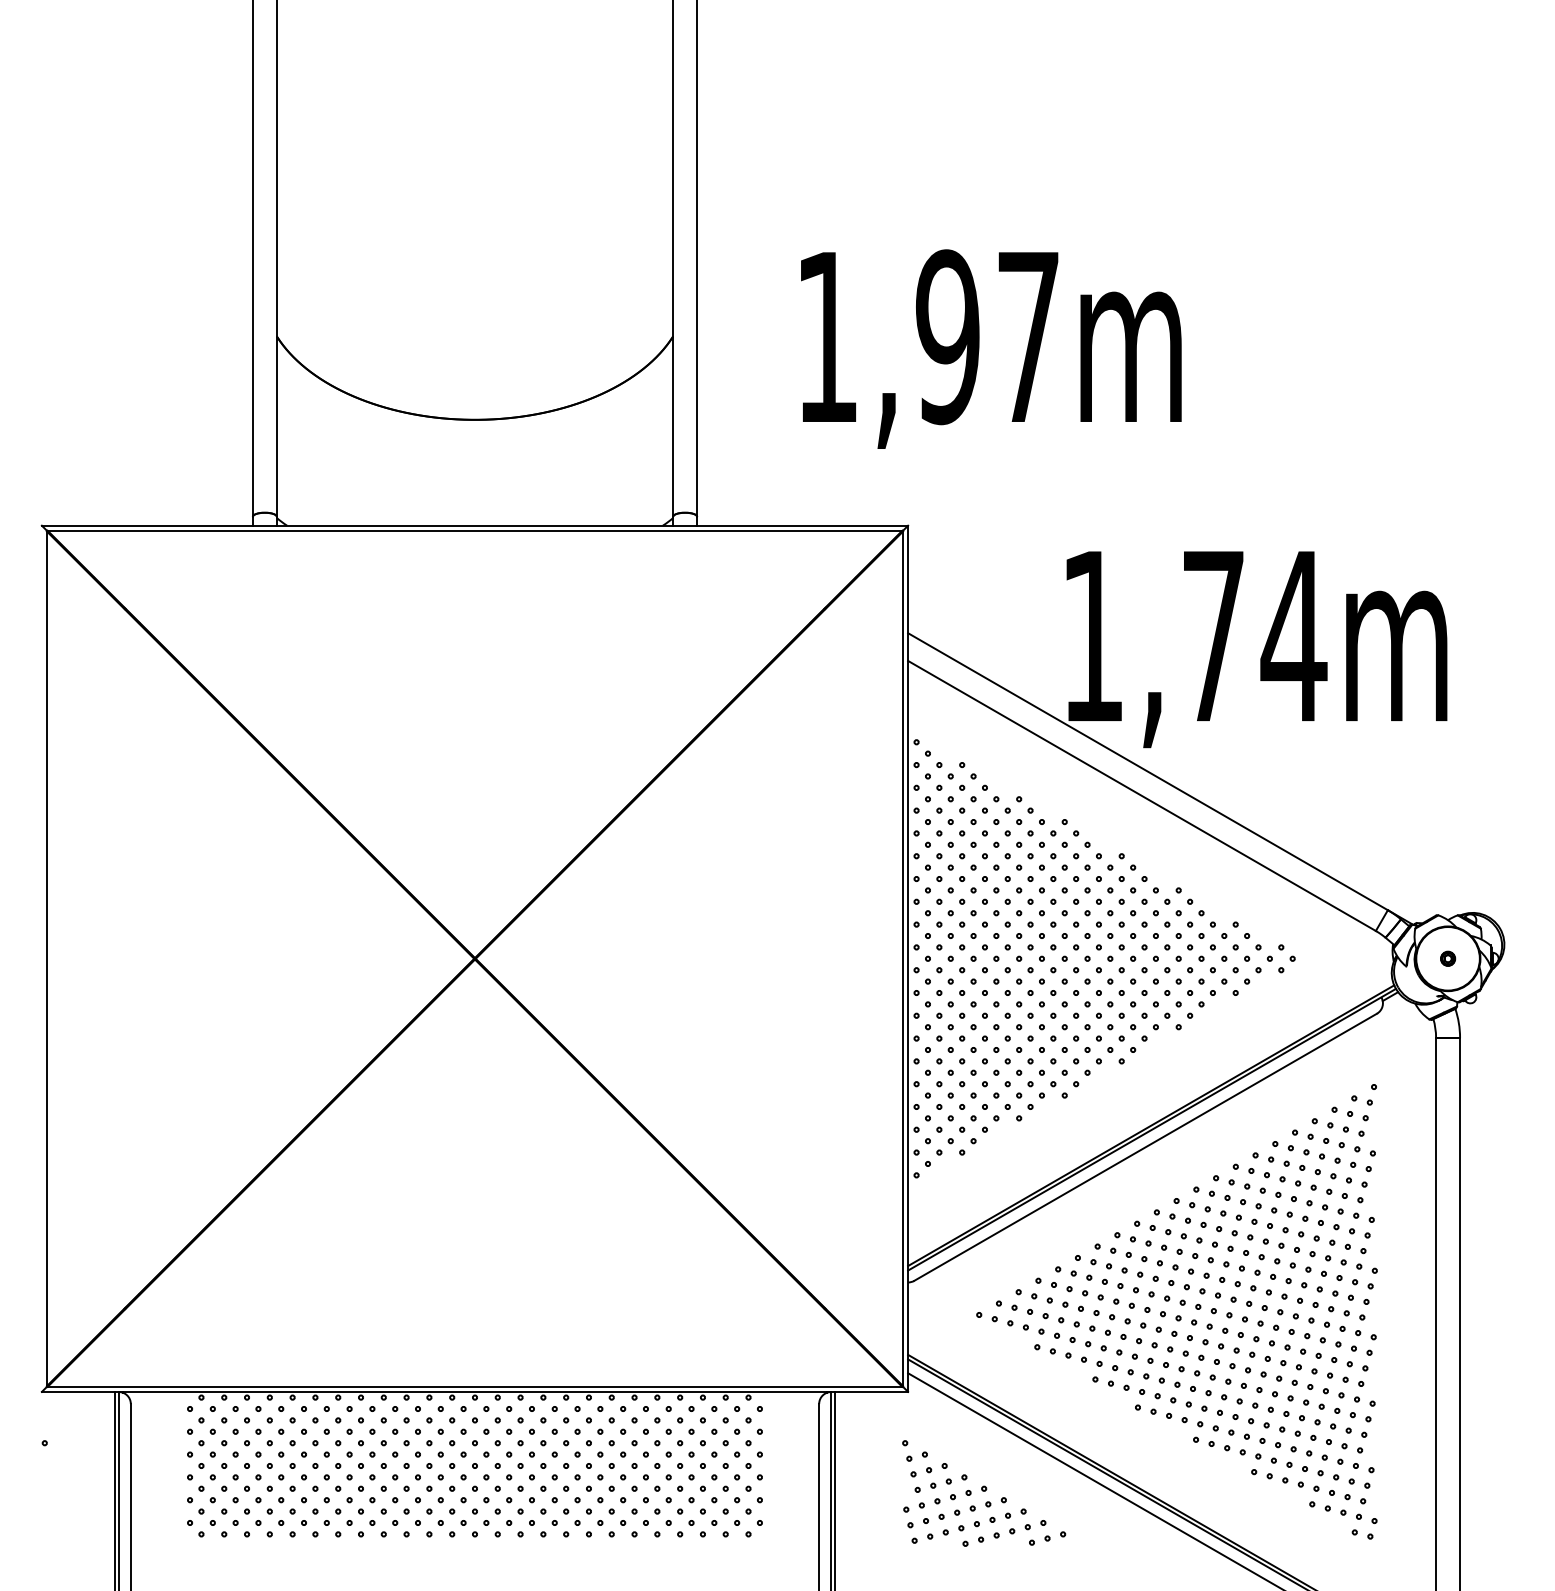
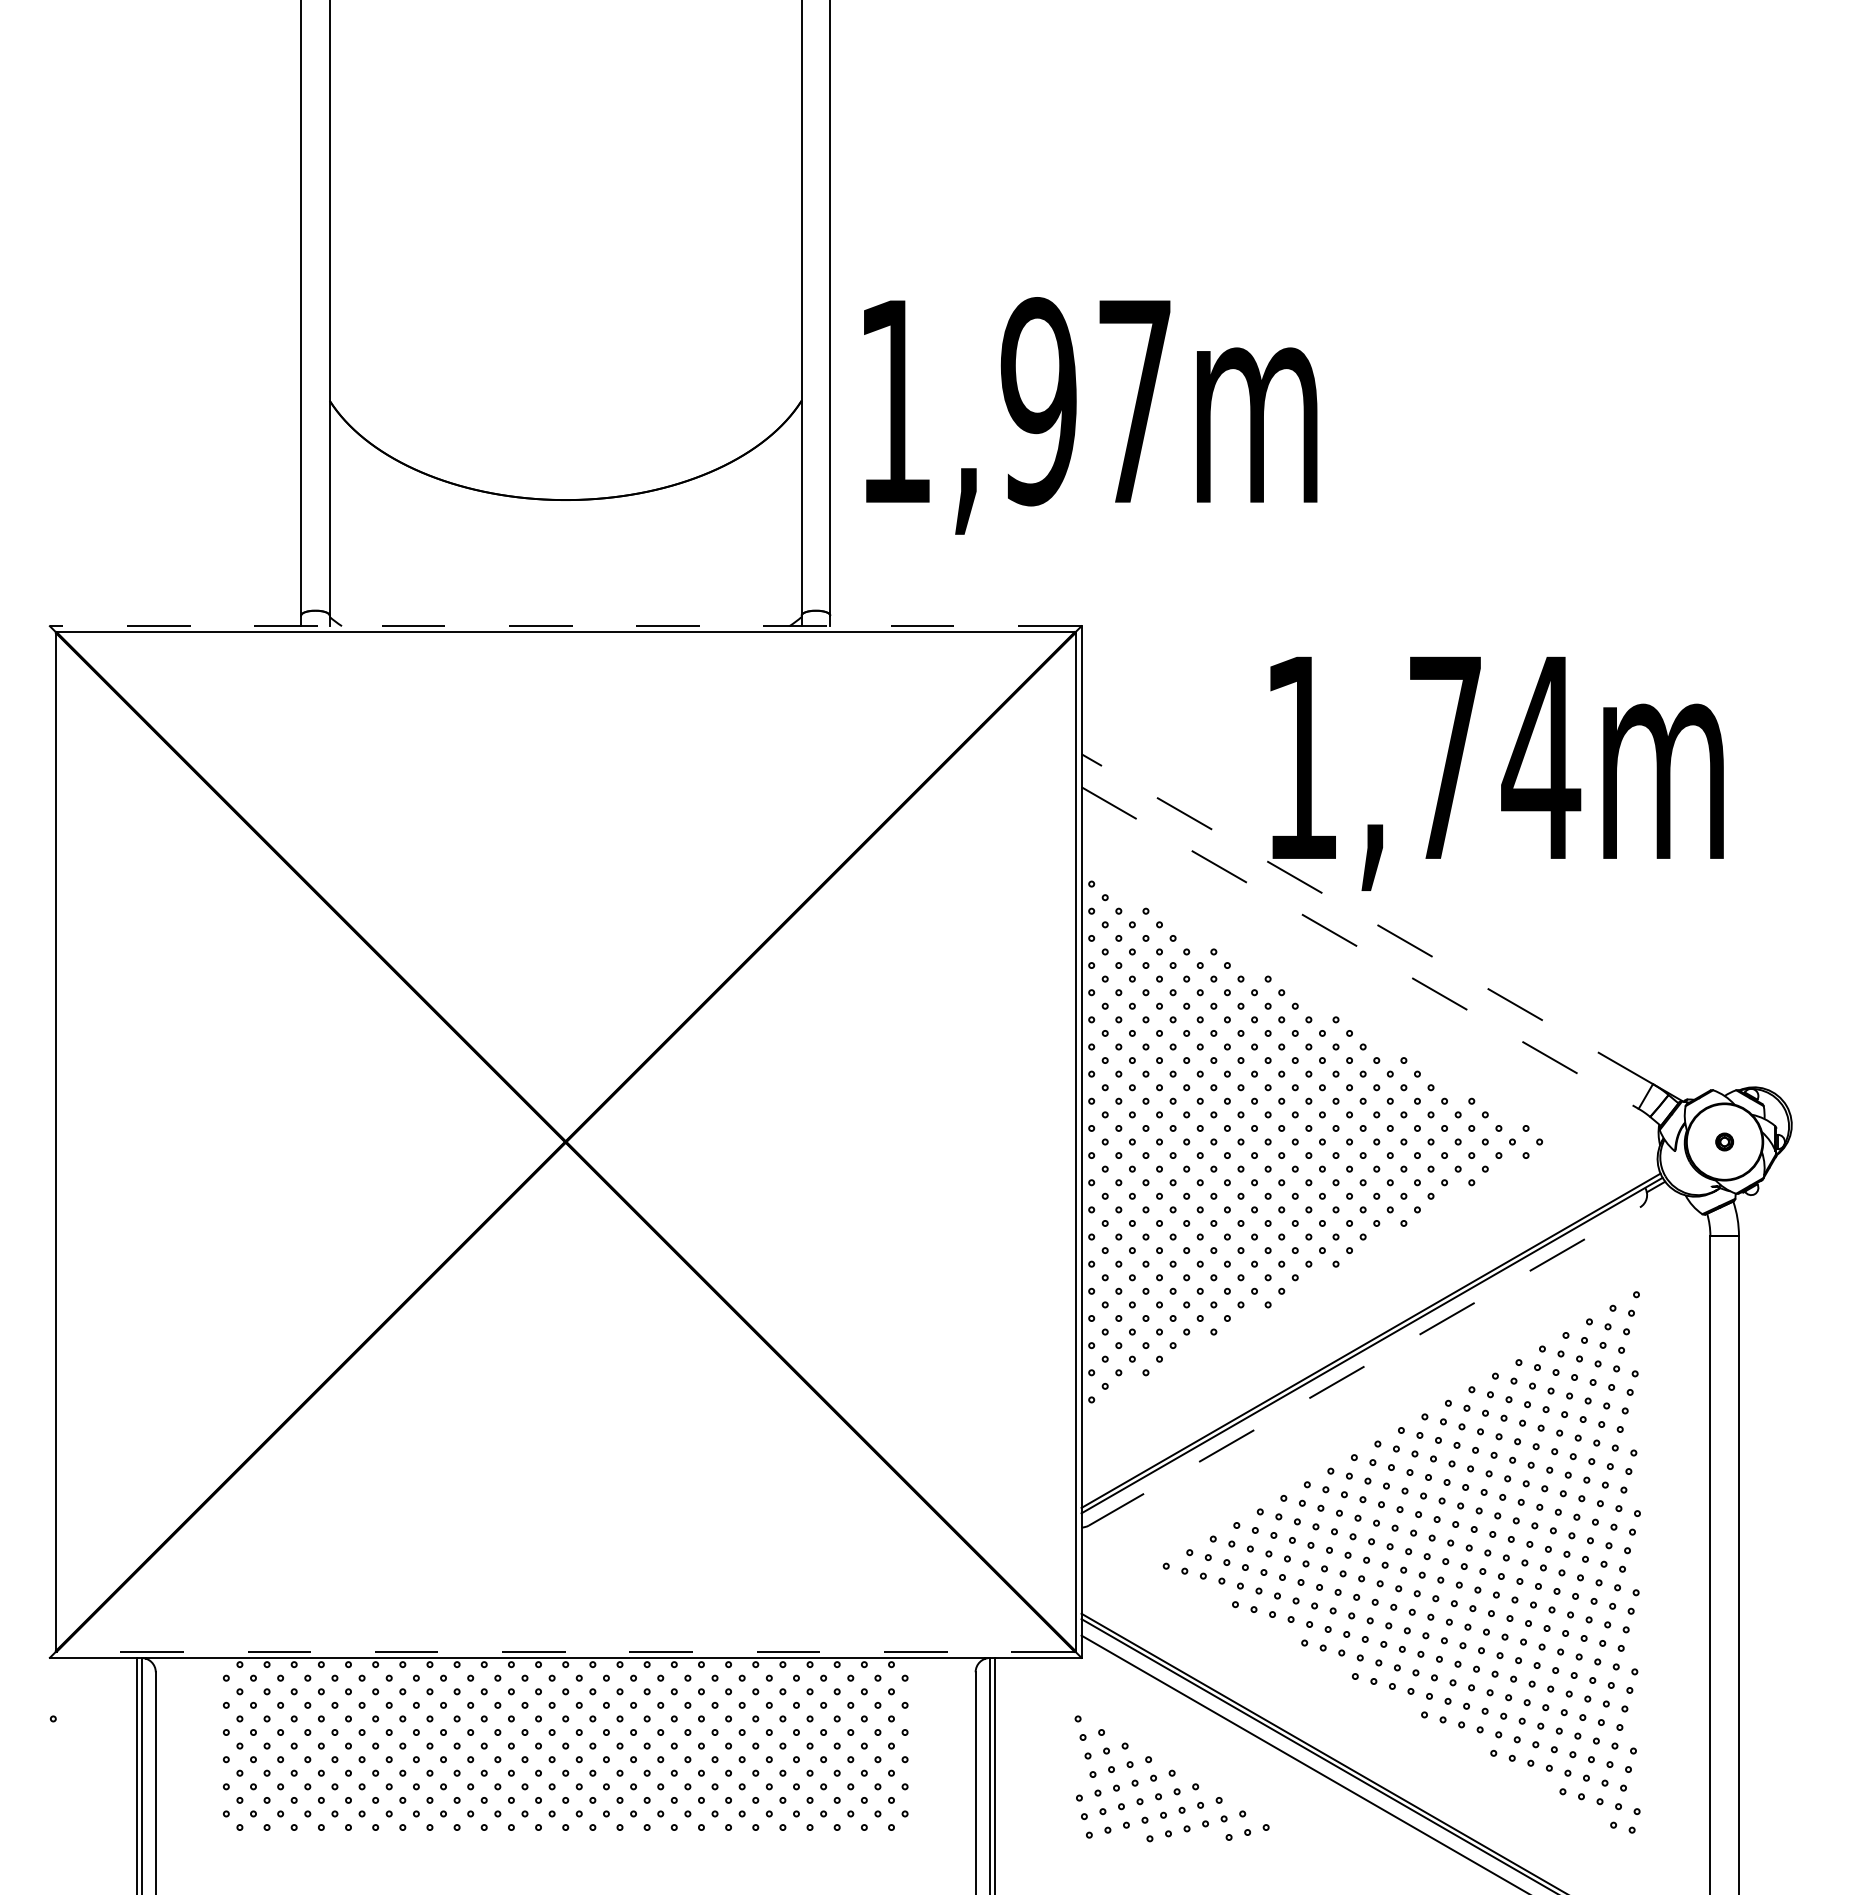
text: (991, 348) -> (1090, 415), moved
line: (474, 525) -> (565, 626), solid -> dashed
line: (1148, 771) -> (1367, 919), solid -> dashed
line: (1142, 796) -> (1360, 948), solid -> dashed
line: (1145, 1147) -> (1364, 1366), solid -> dashed
line: (474, 1386) -> (565, 1651), solid -> dashed

